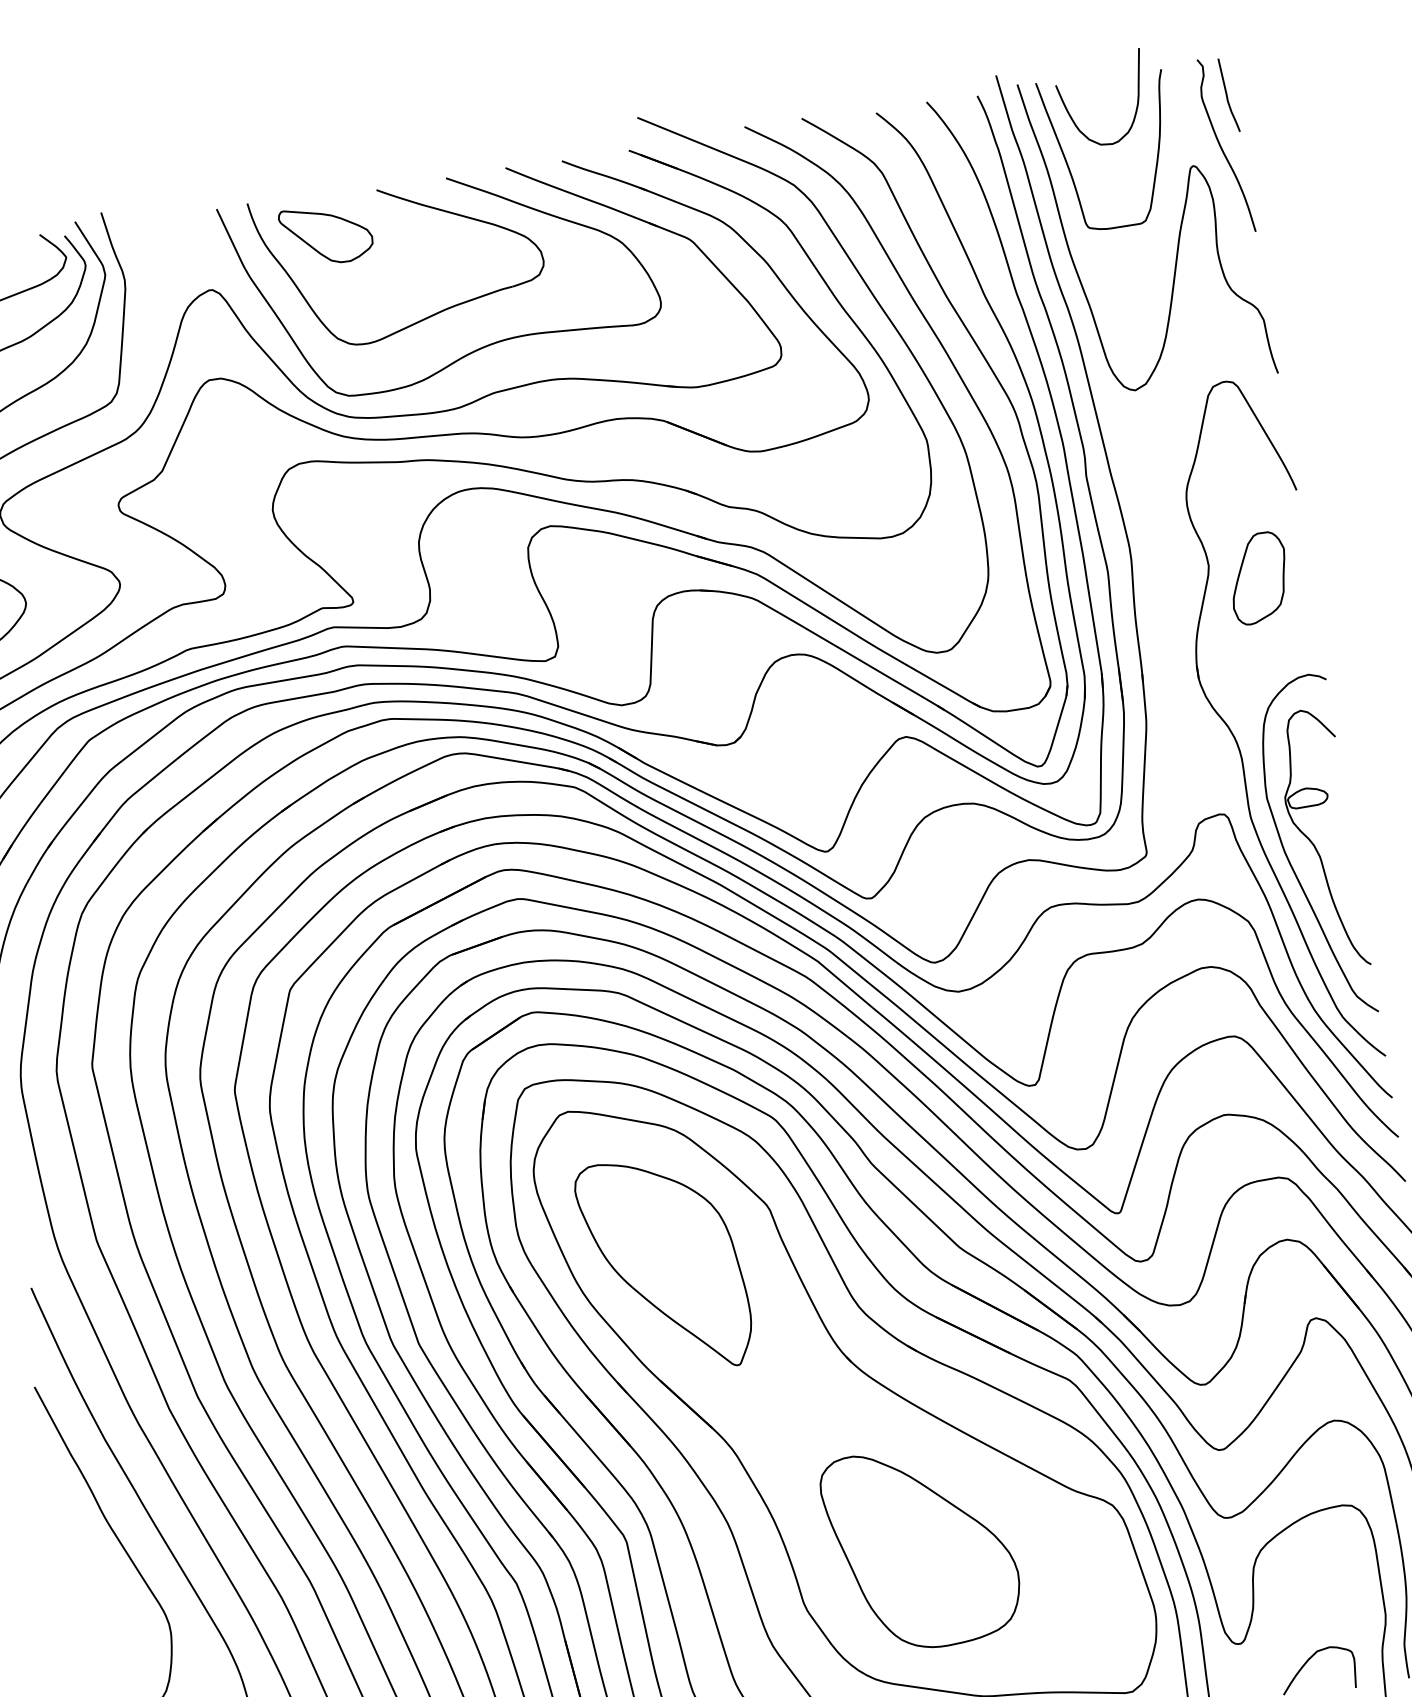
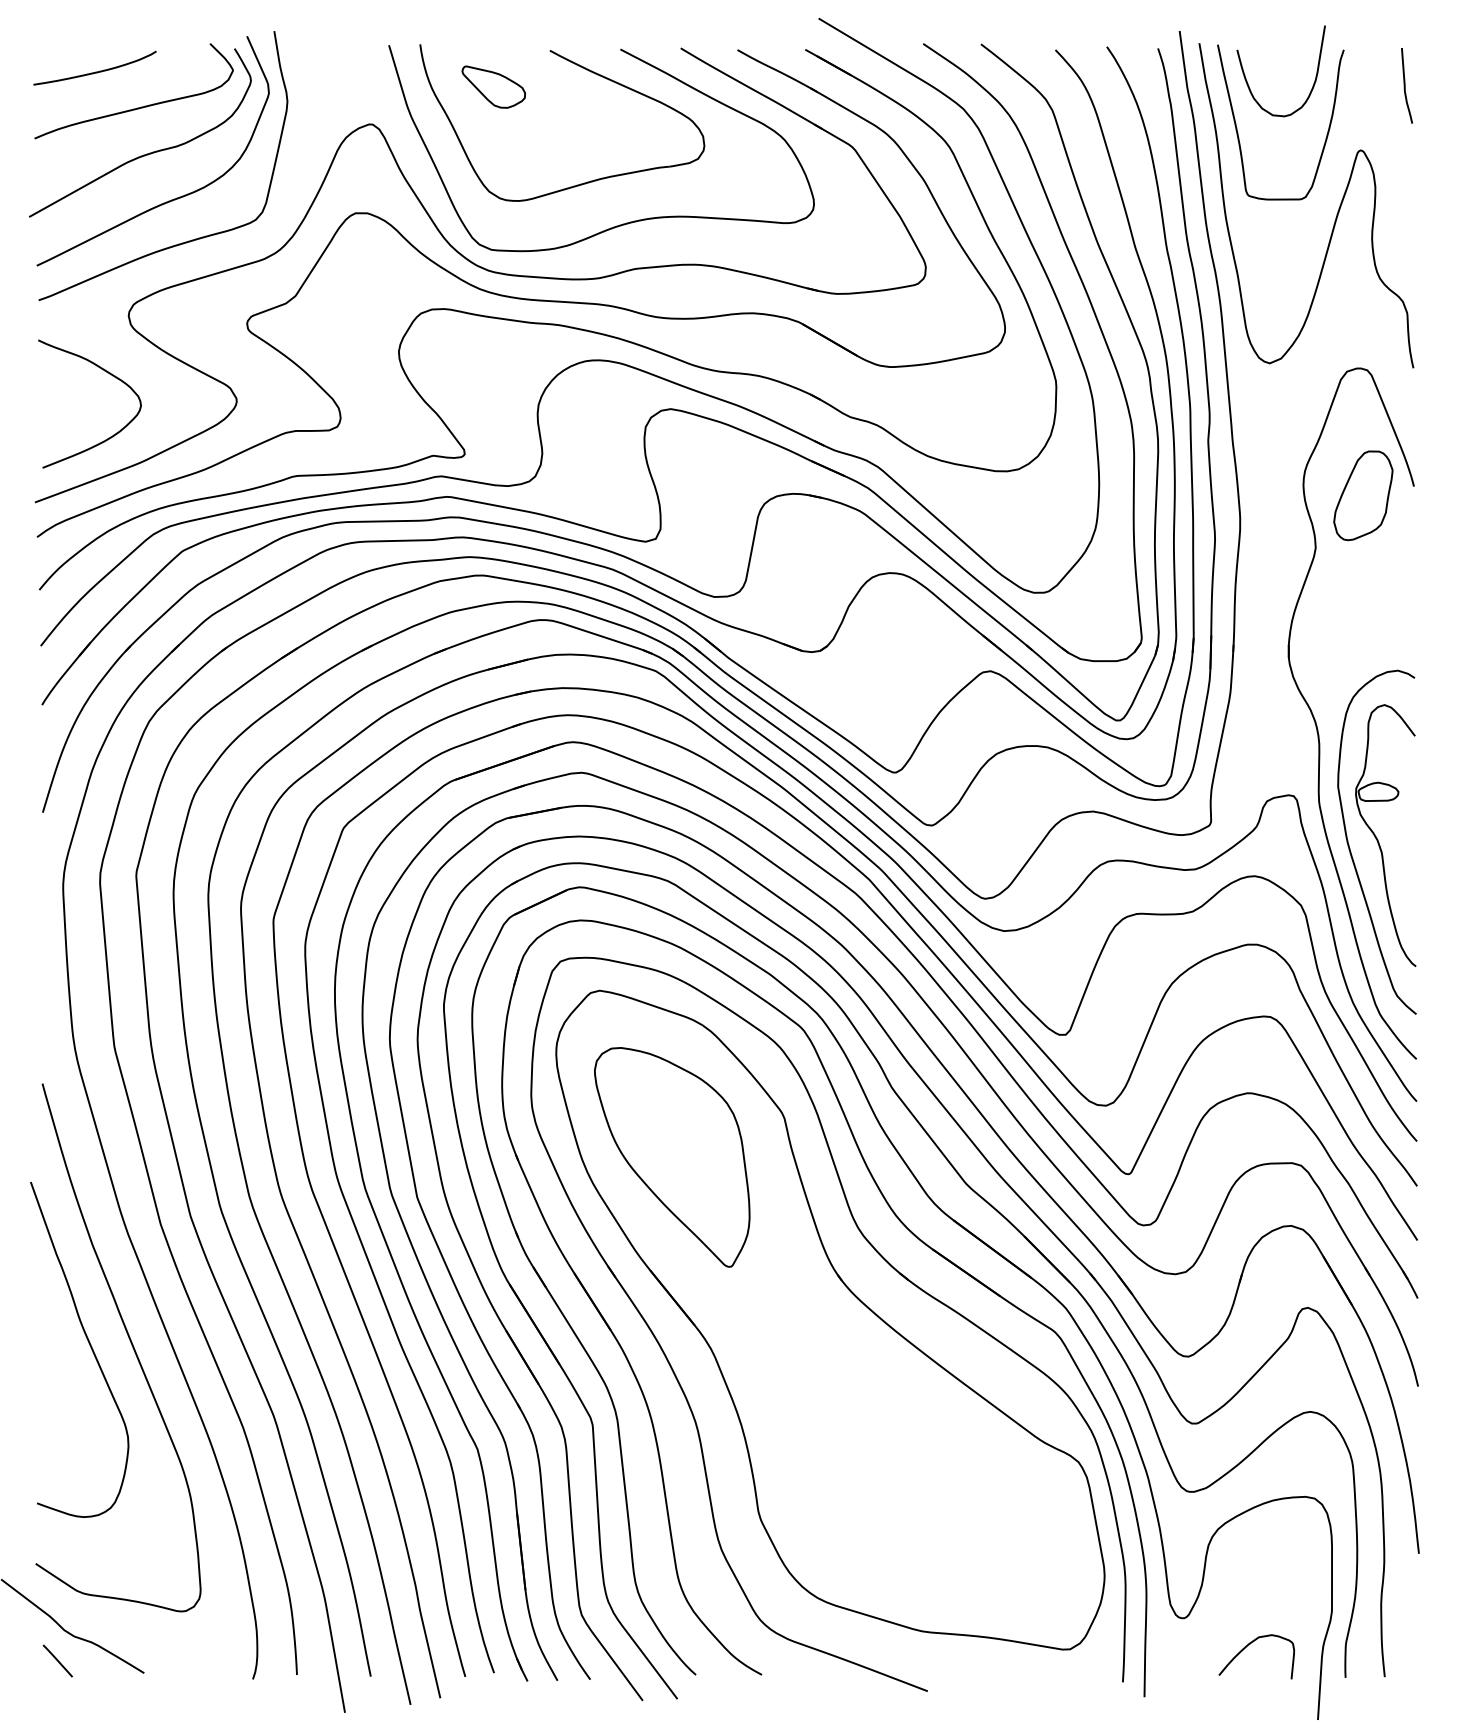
curve: (1222, 147) -> (1392, 136), removed
part: (326, 234) -> (493, 86), size x0.7
part: (1258, 577) -> (1363, 495), moved
part: (921, 1547) -> (883, 1474), removed

